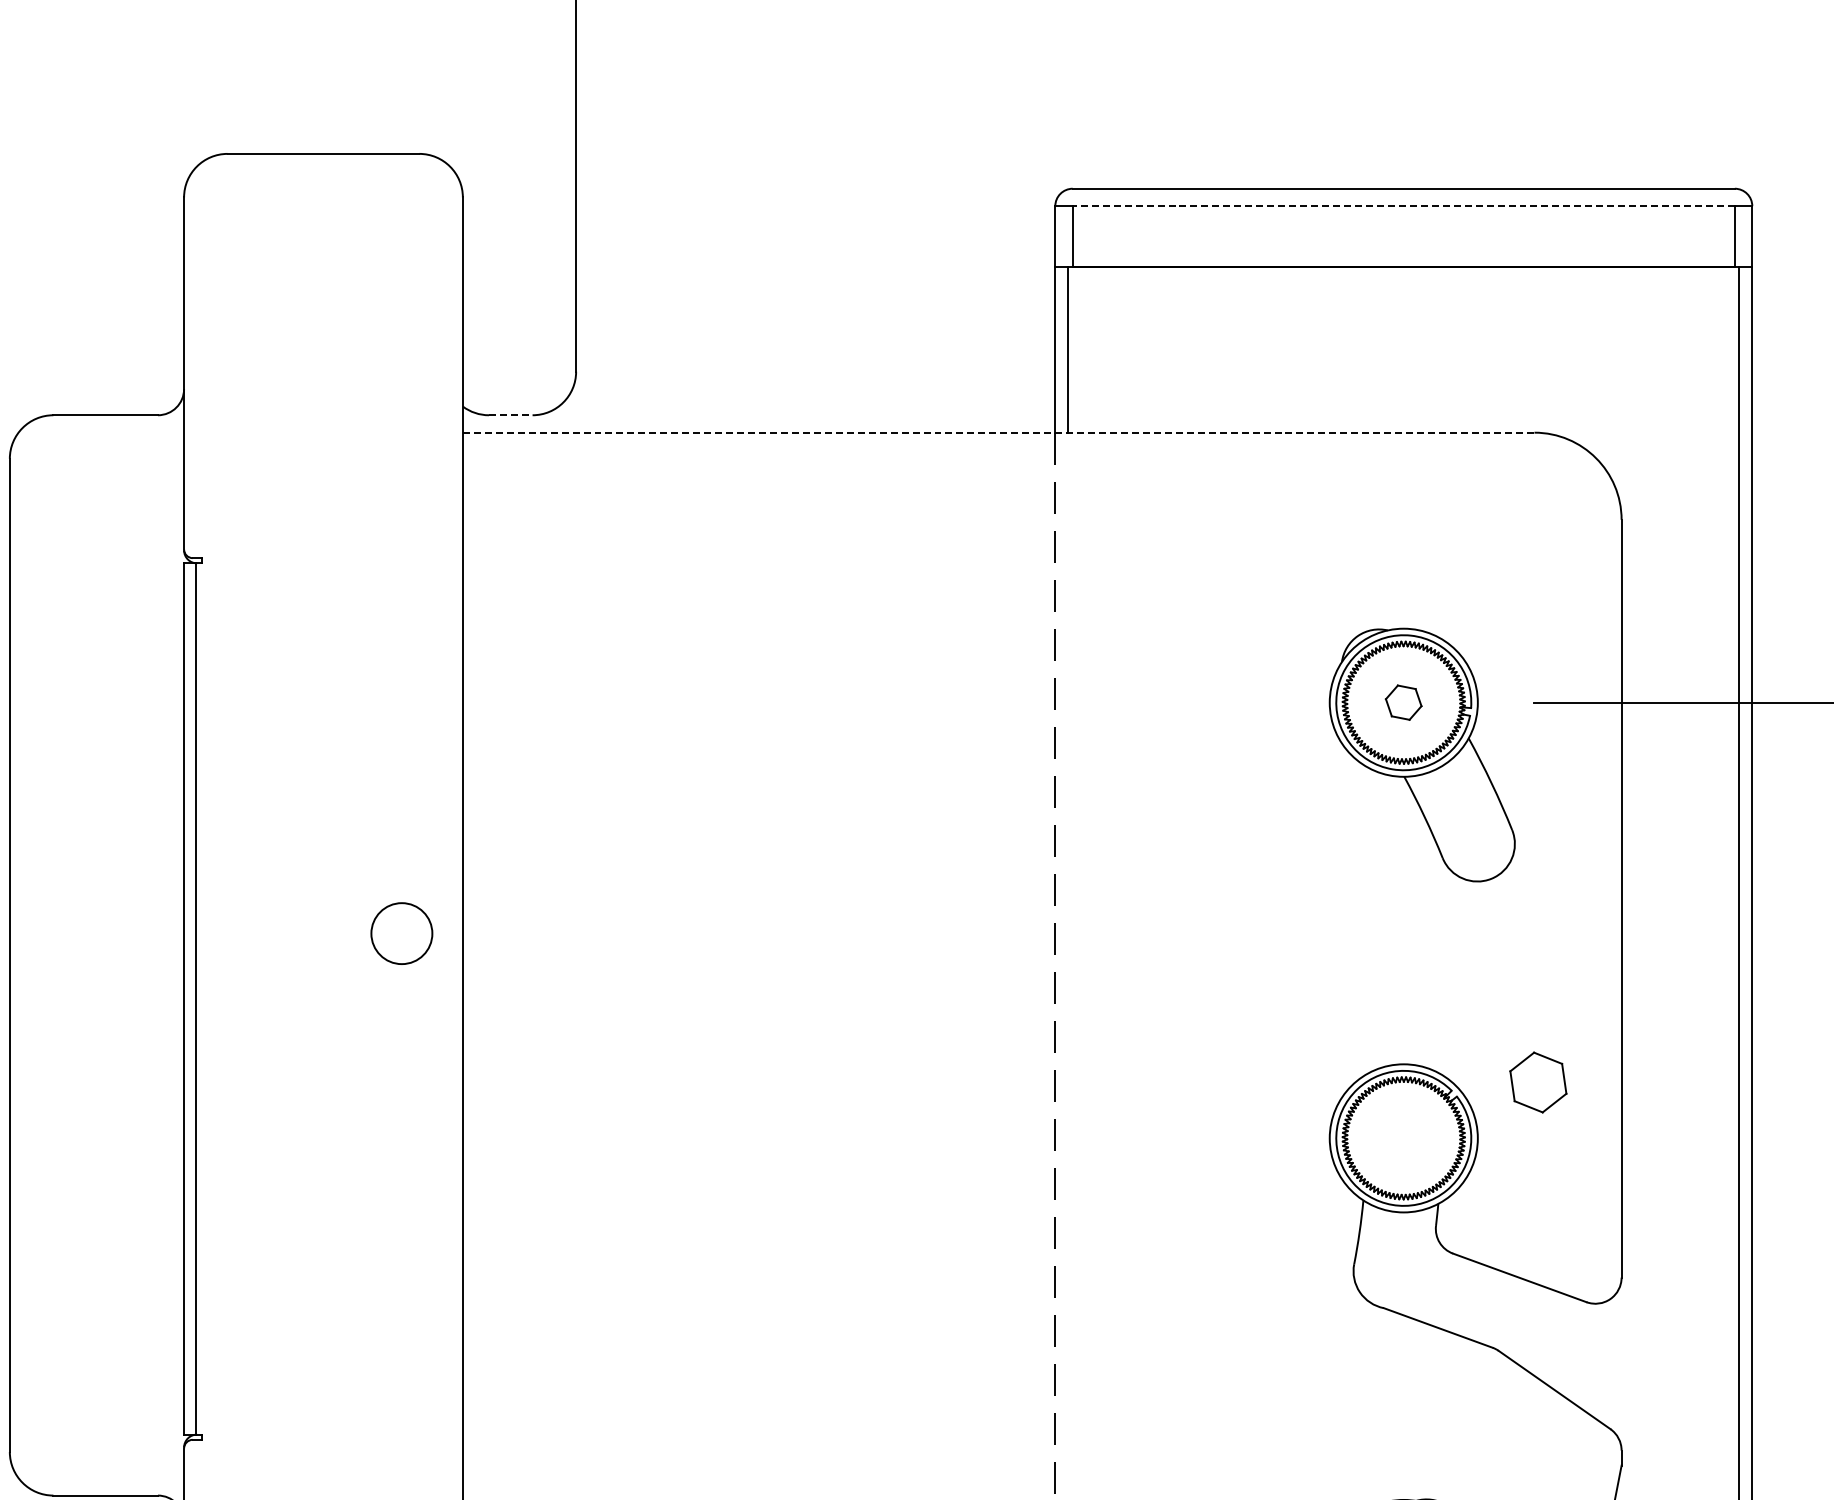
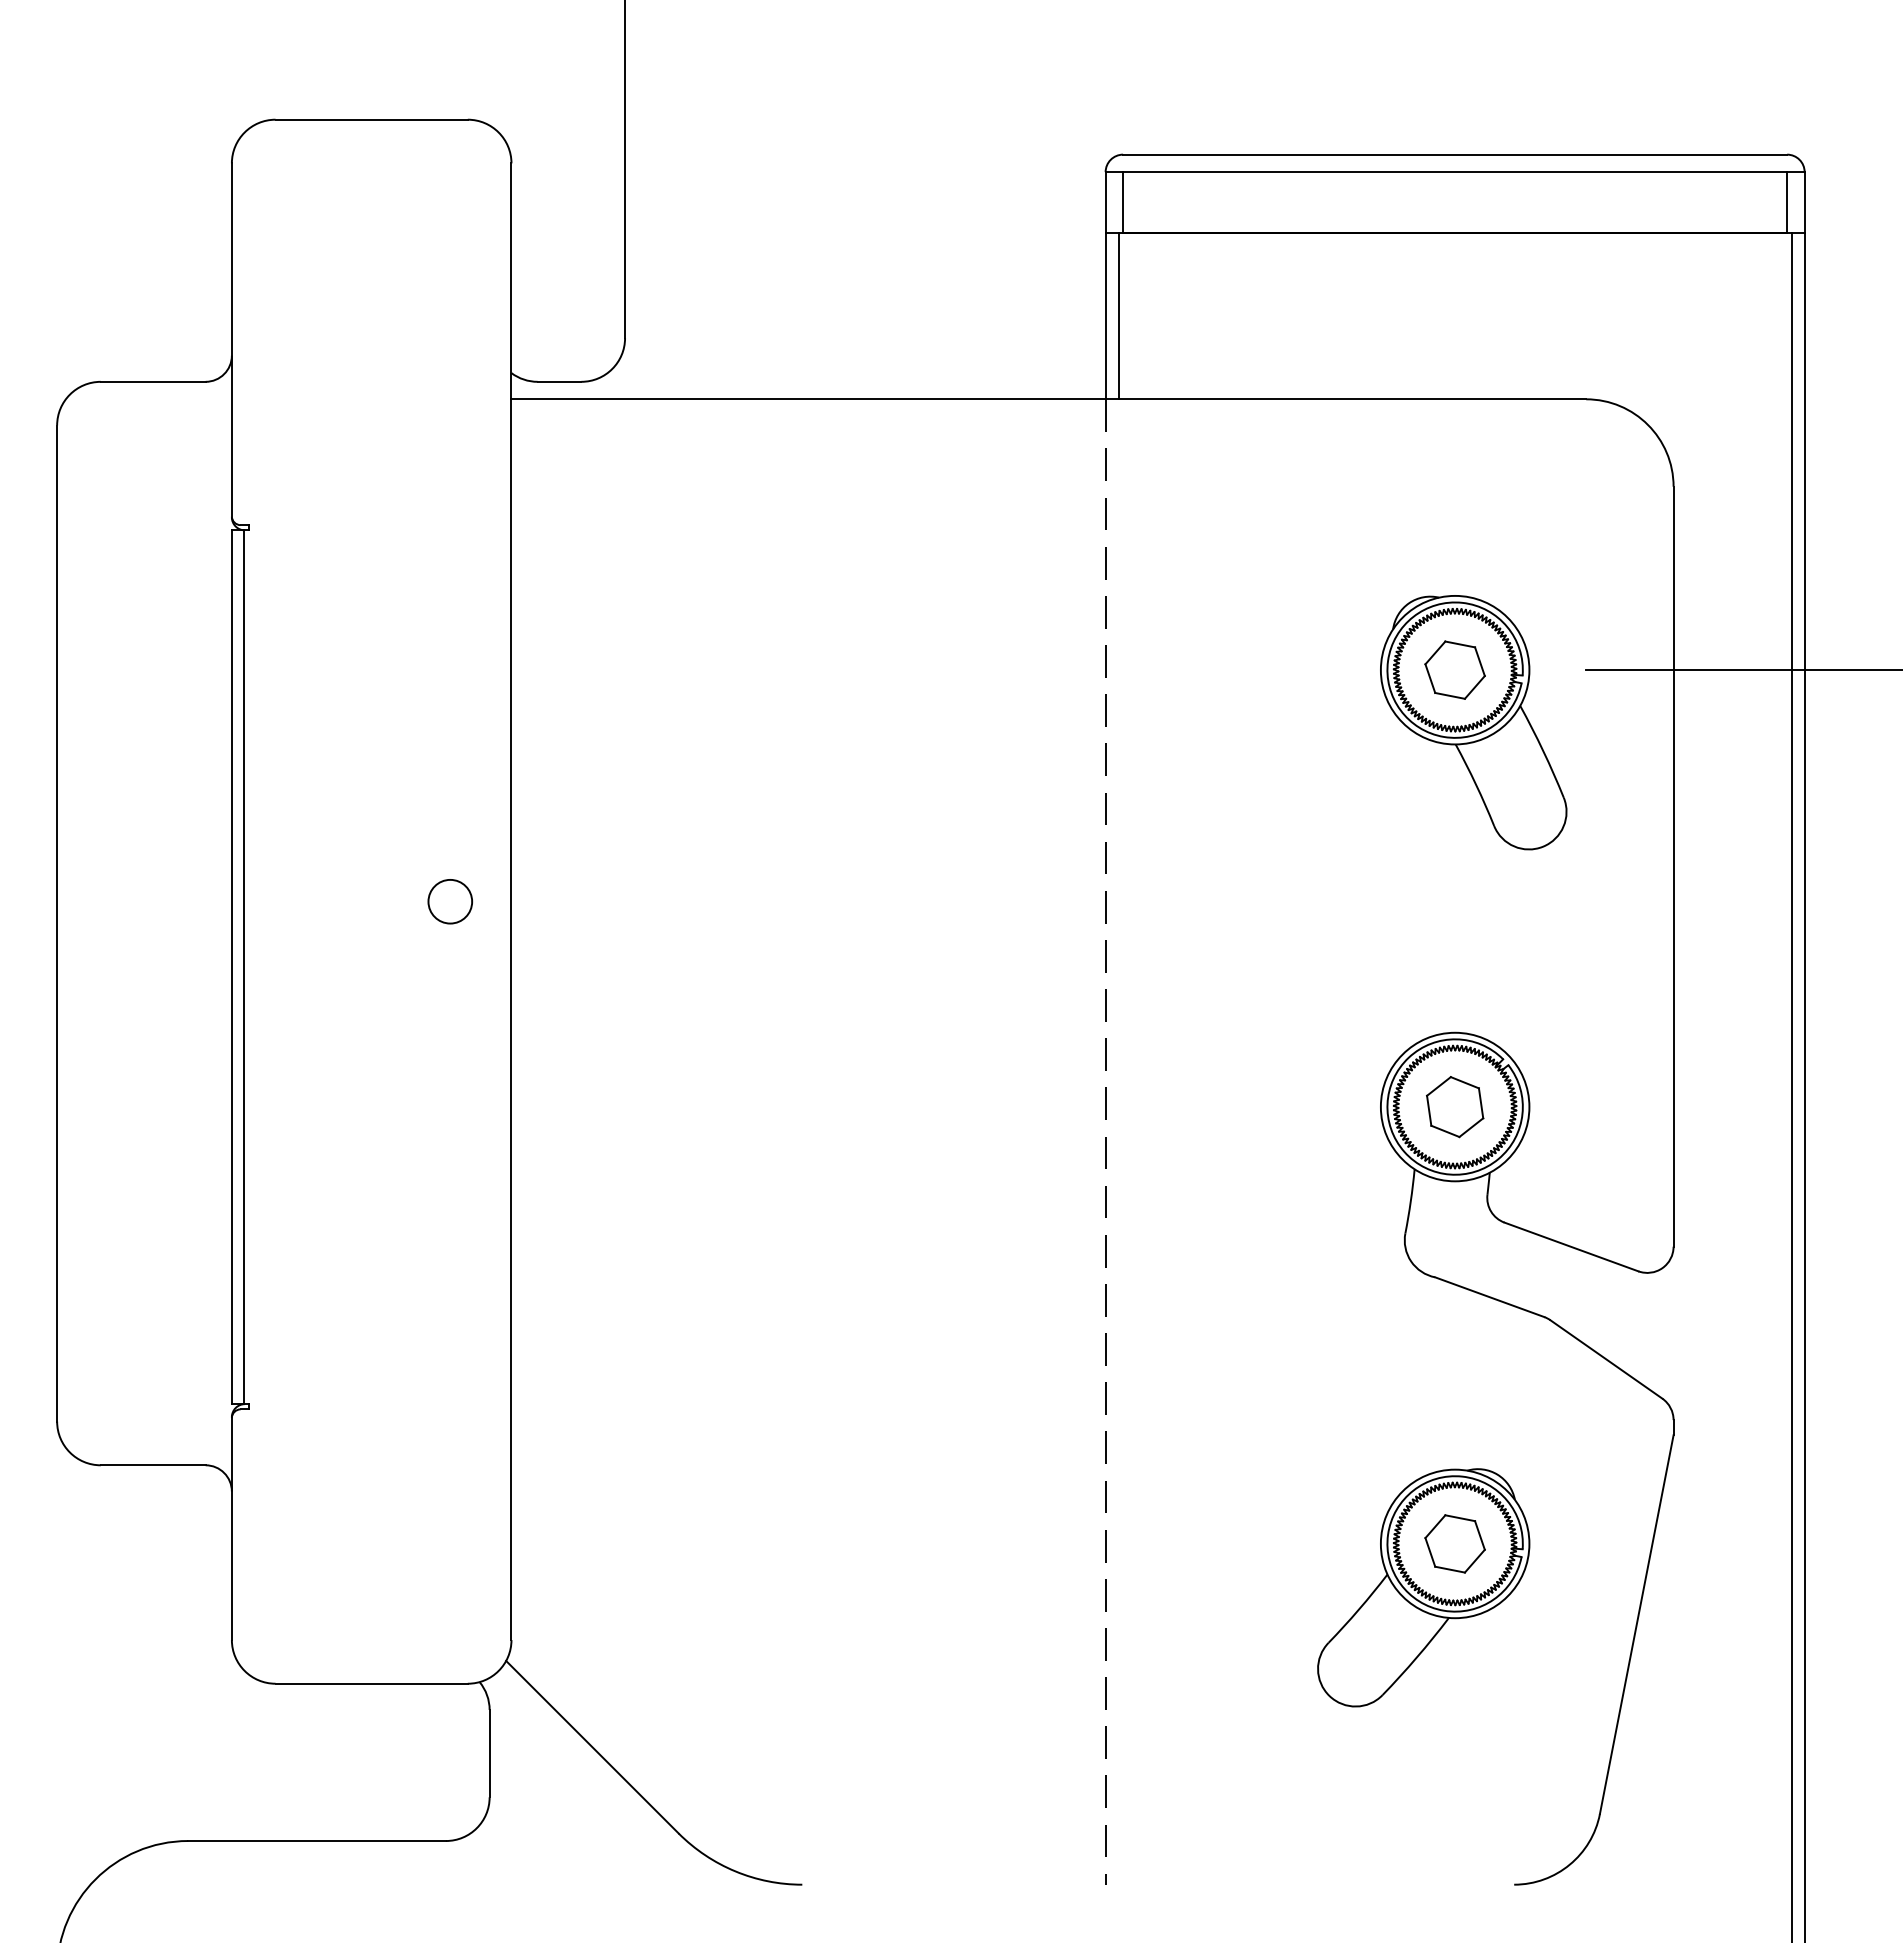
line: (1403, 206) -> (1454, 172), dashed -> solid
line: (510, 414) -> (559, 381), dashed -> solid
line: (999, 432) -> (1049, 399), dashed -> solid
part: (1403, 702) -> (1454, 669), size x1.67
circle: (402, 933) -> (450, 901), size x0.71
part: (1538, 1082) -> (1455, 1107), moved

